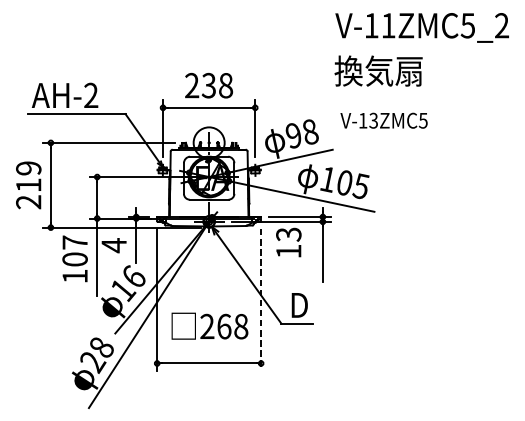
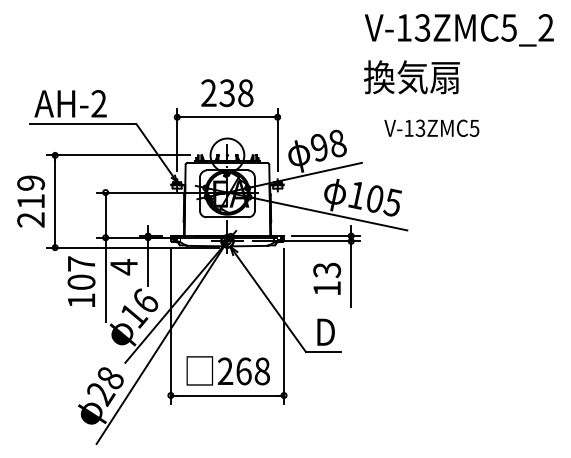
text: (388, 25) -> (422, 27), V-11ZMC5_2 -> V-13ZMC5_2
text: (383, 119) -> (431, 127), moved
text: (289, 242) -> (327, 278), moved
line: (261, 301) -> (284, 327), dashed -> solid
text: (210, 325) -> (228, 370), moved

